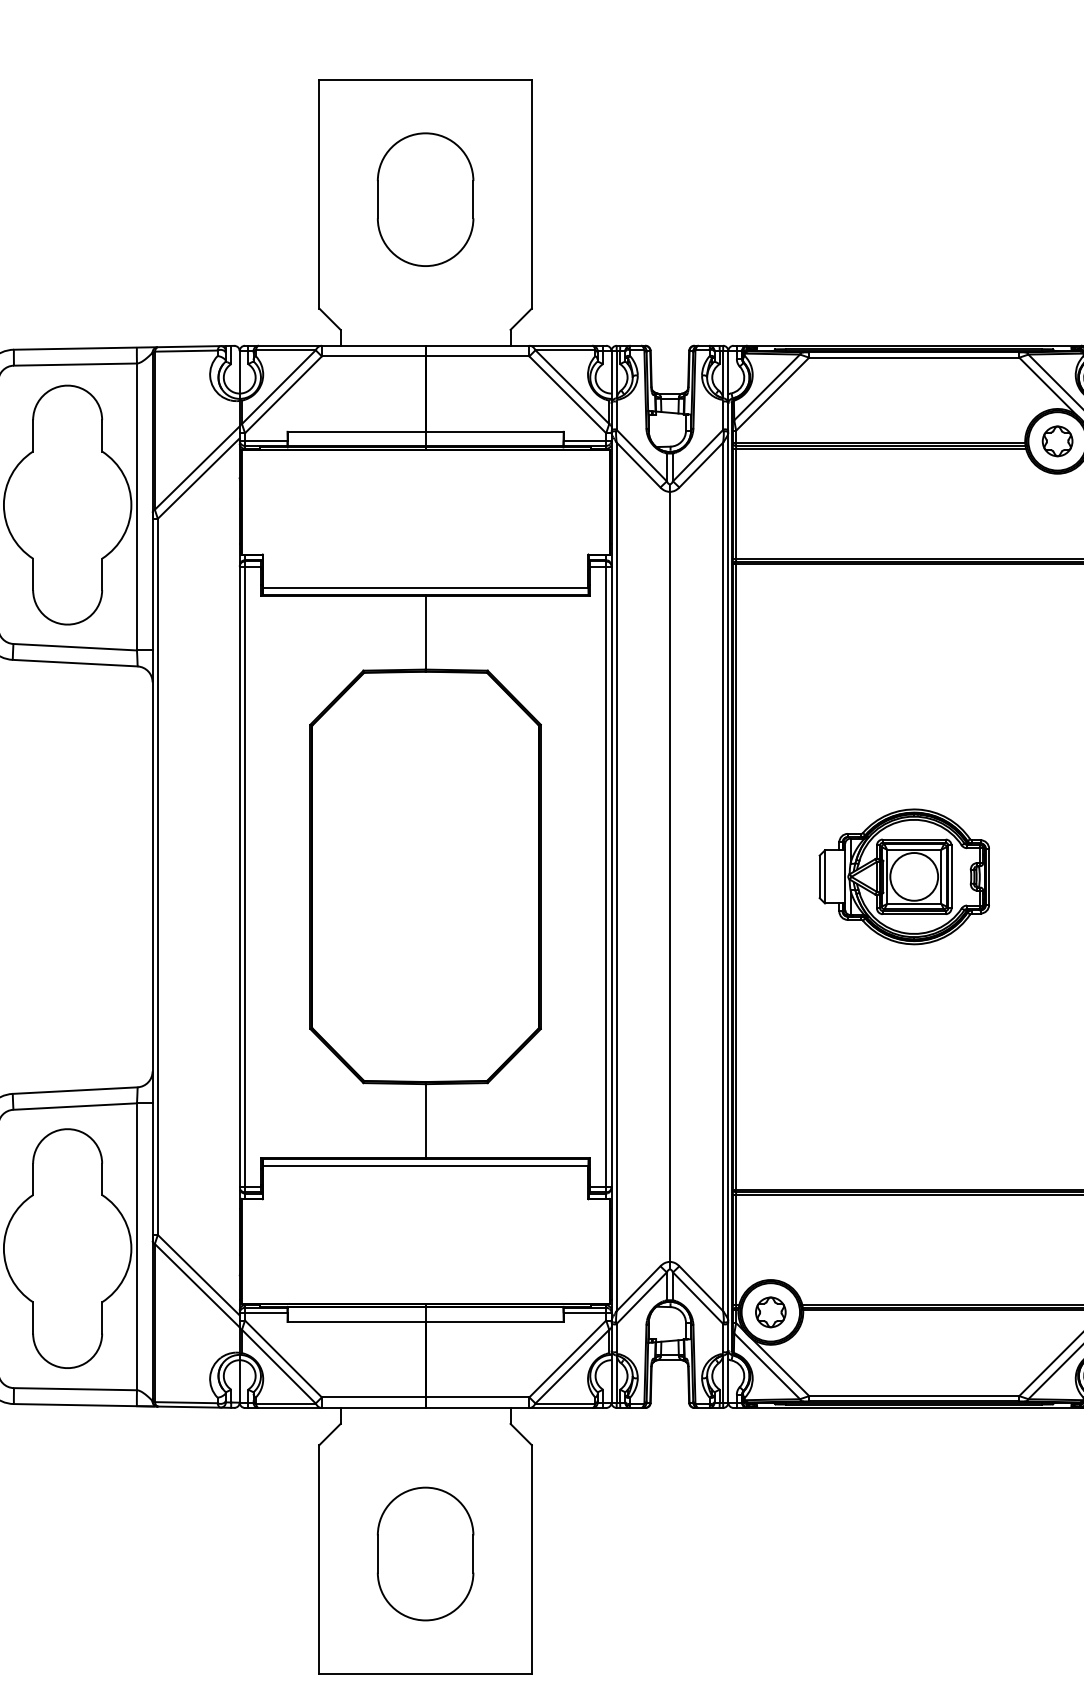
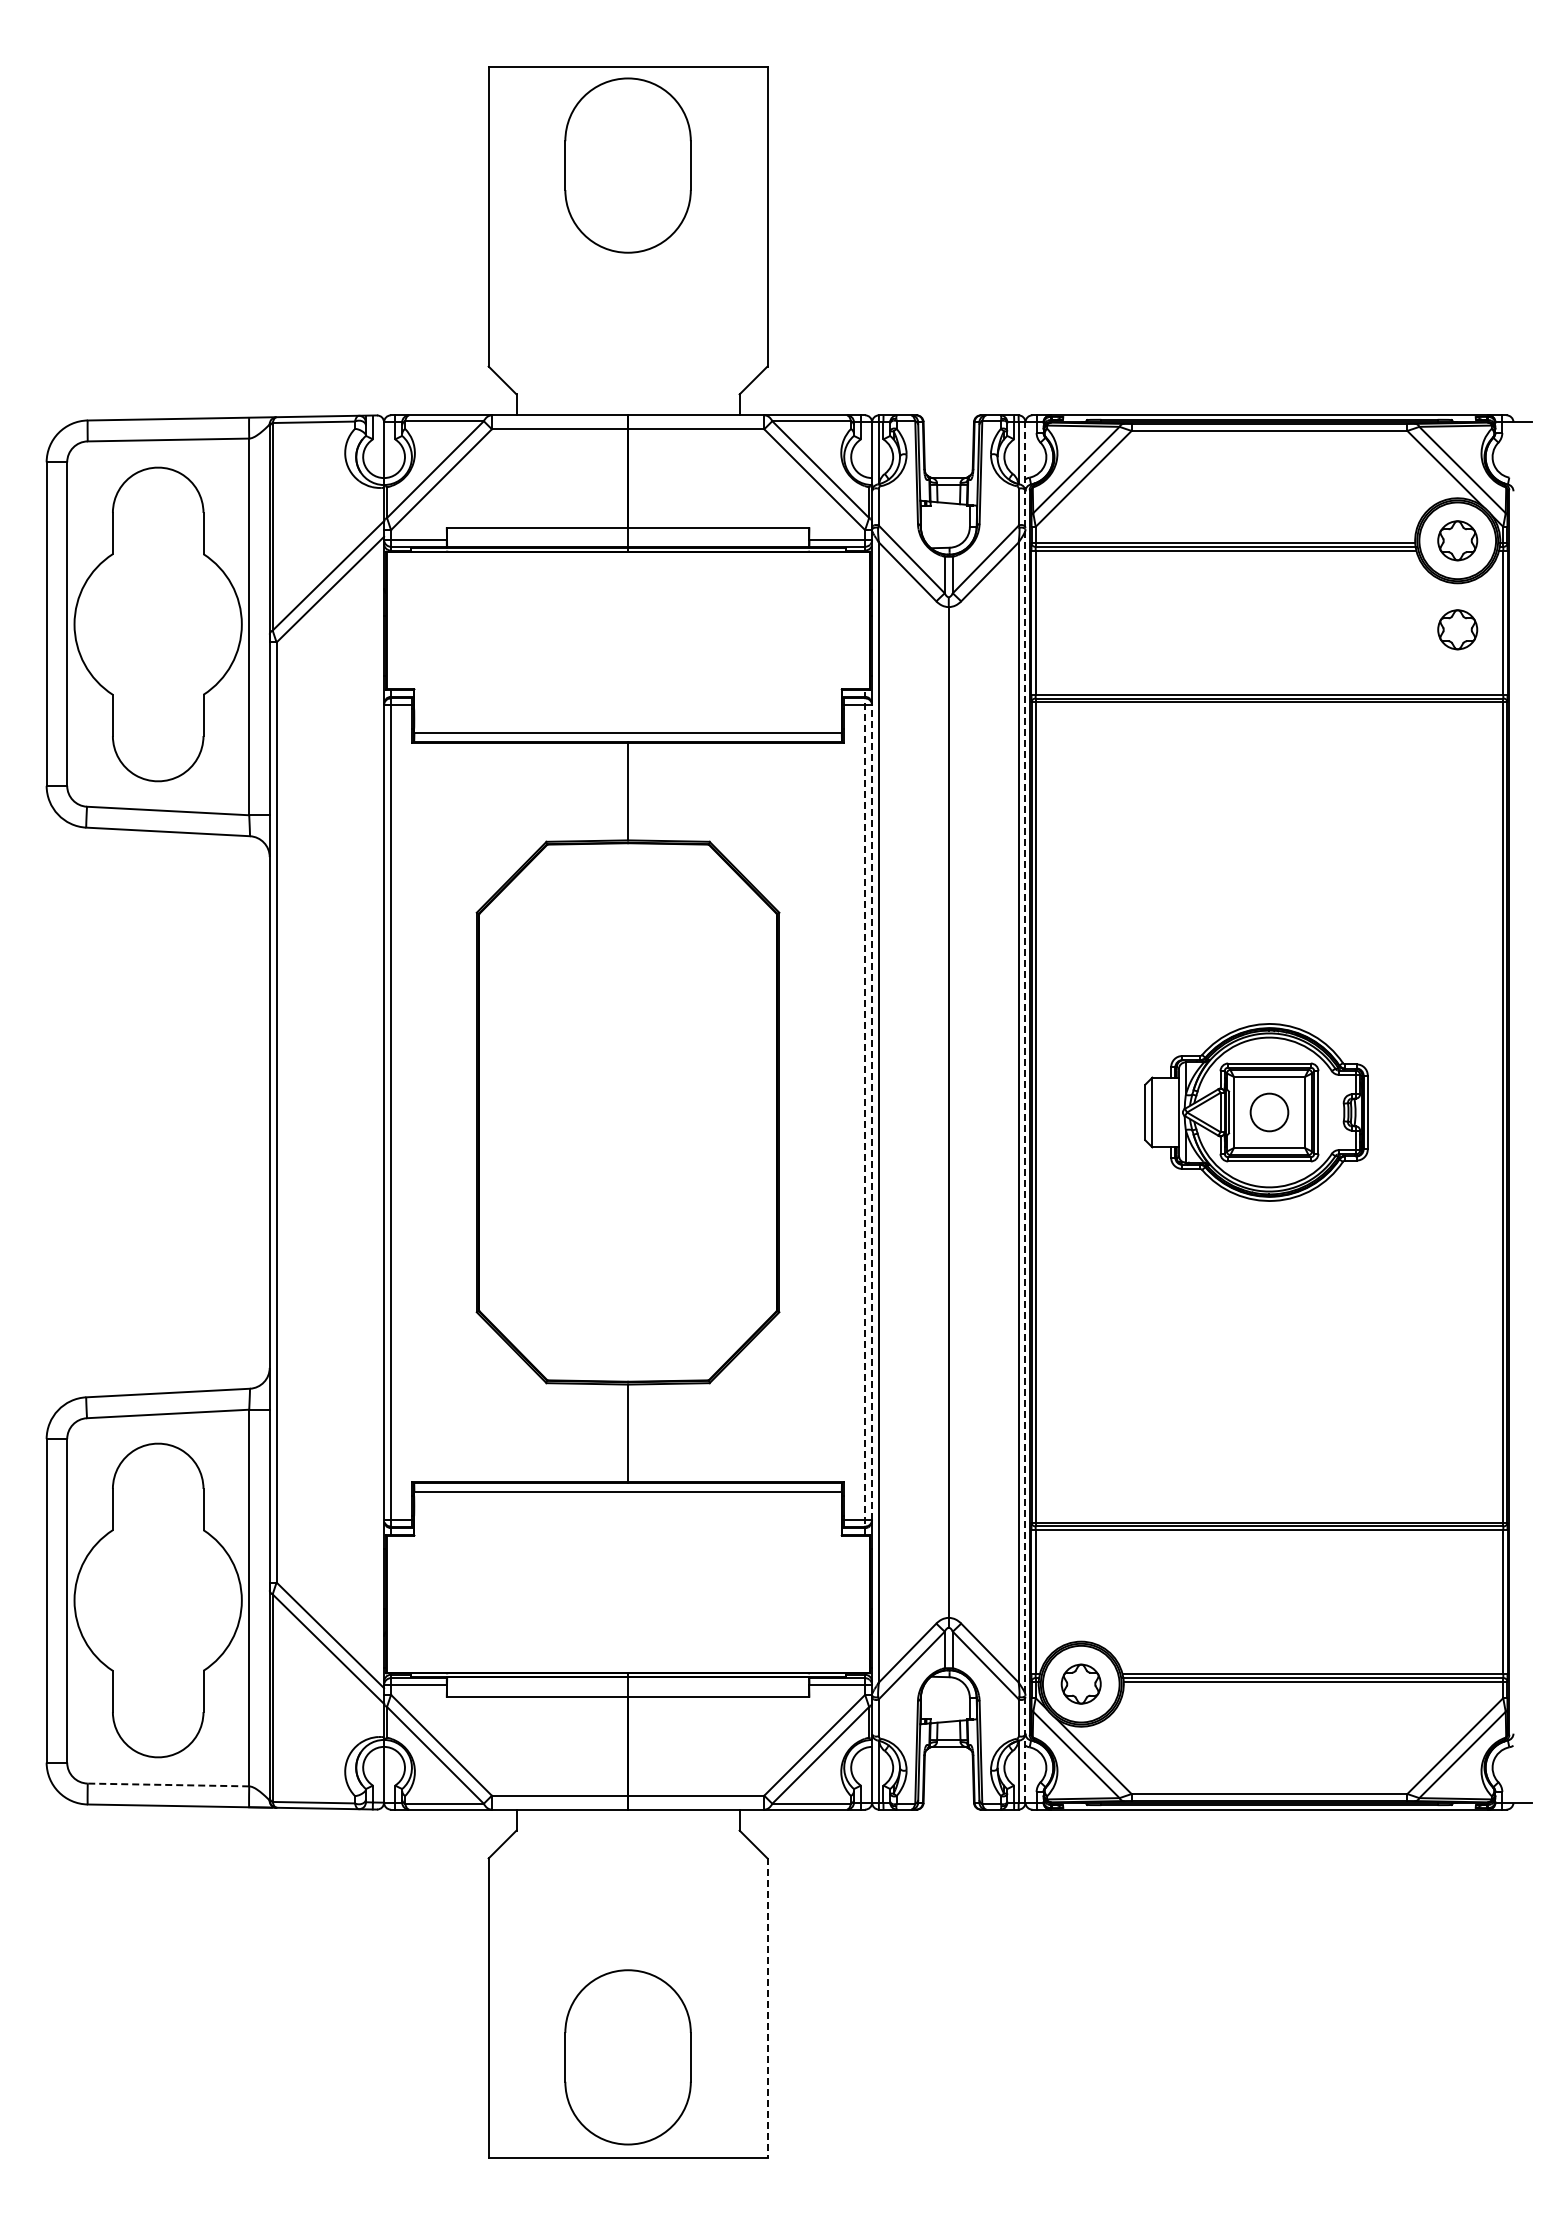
part: (425, 199) -> (627, 165), moved
part: (1057, 508) -> (1457, 629), added
line: (606, 876) -> (865, 1112), solid -> dashed
line: (611, 876) -> (872, 1112), solid -> dashed
line: (728, 876) -> (1025, 1112), solid -> dashed
circle: (914, 876) -> (1269, 1112), size x0.6
line: (75, 1388) -> (168, 1784), solid -> dashed
part: (425, 1554) -> (627, 2057), moved
line: (531, 1559) -> (767, 2008), solid -> dashed

